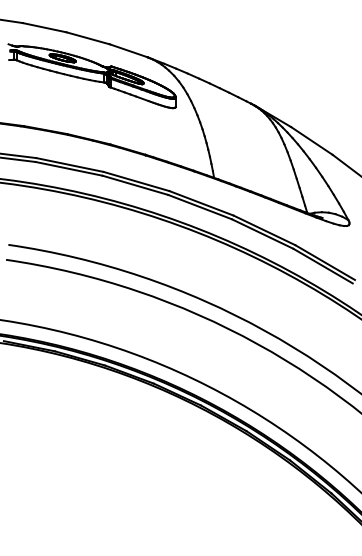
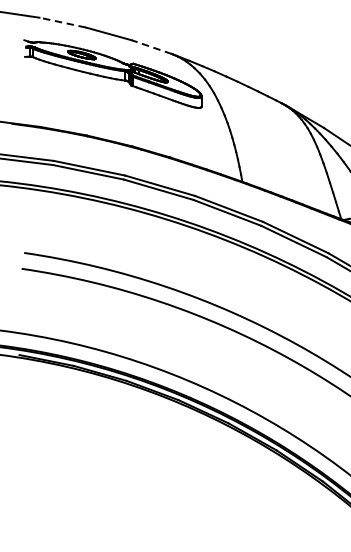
line: (44, 27) -> (62, 22), solid -> dashed
line: (128, 50) -> (151, 46), solid -> dashed

